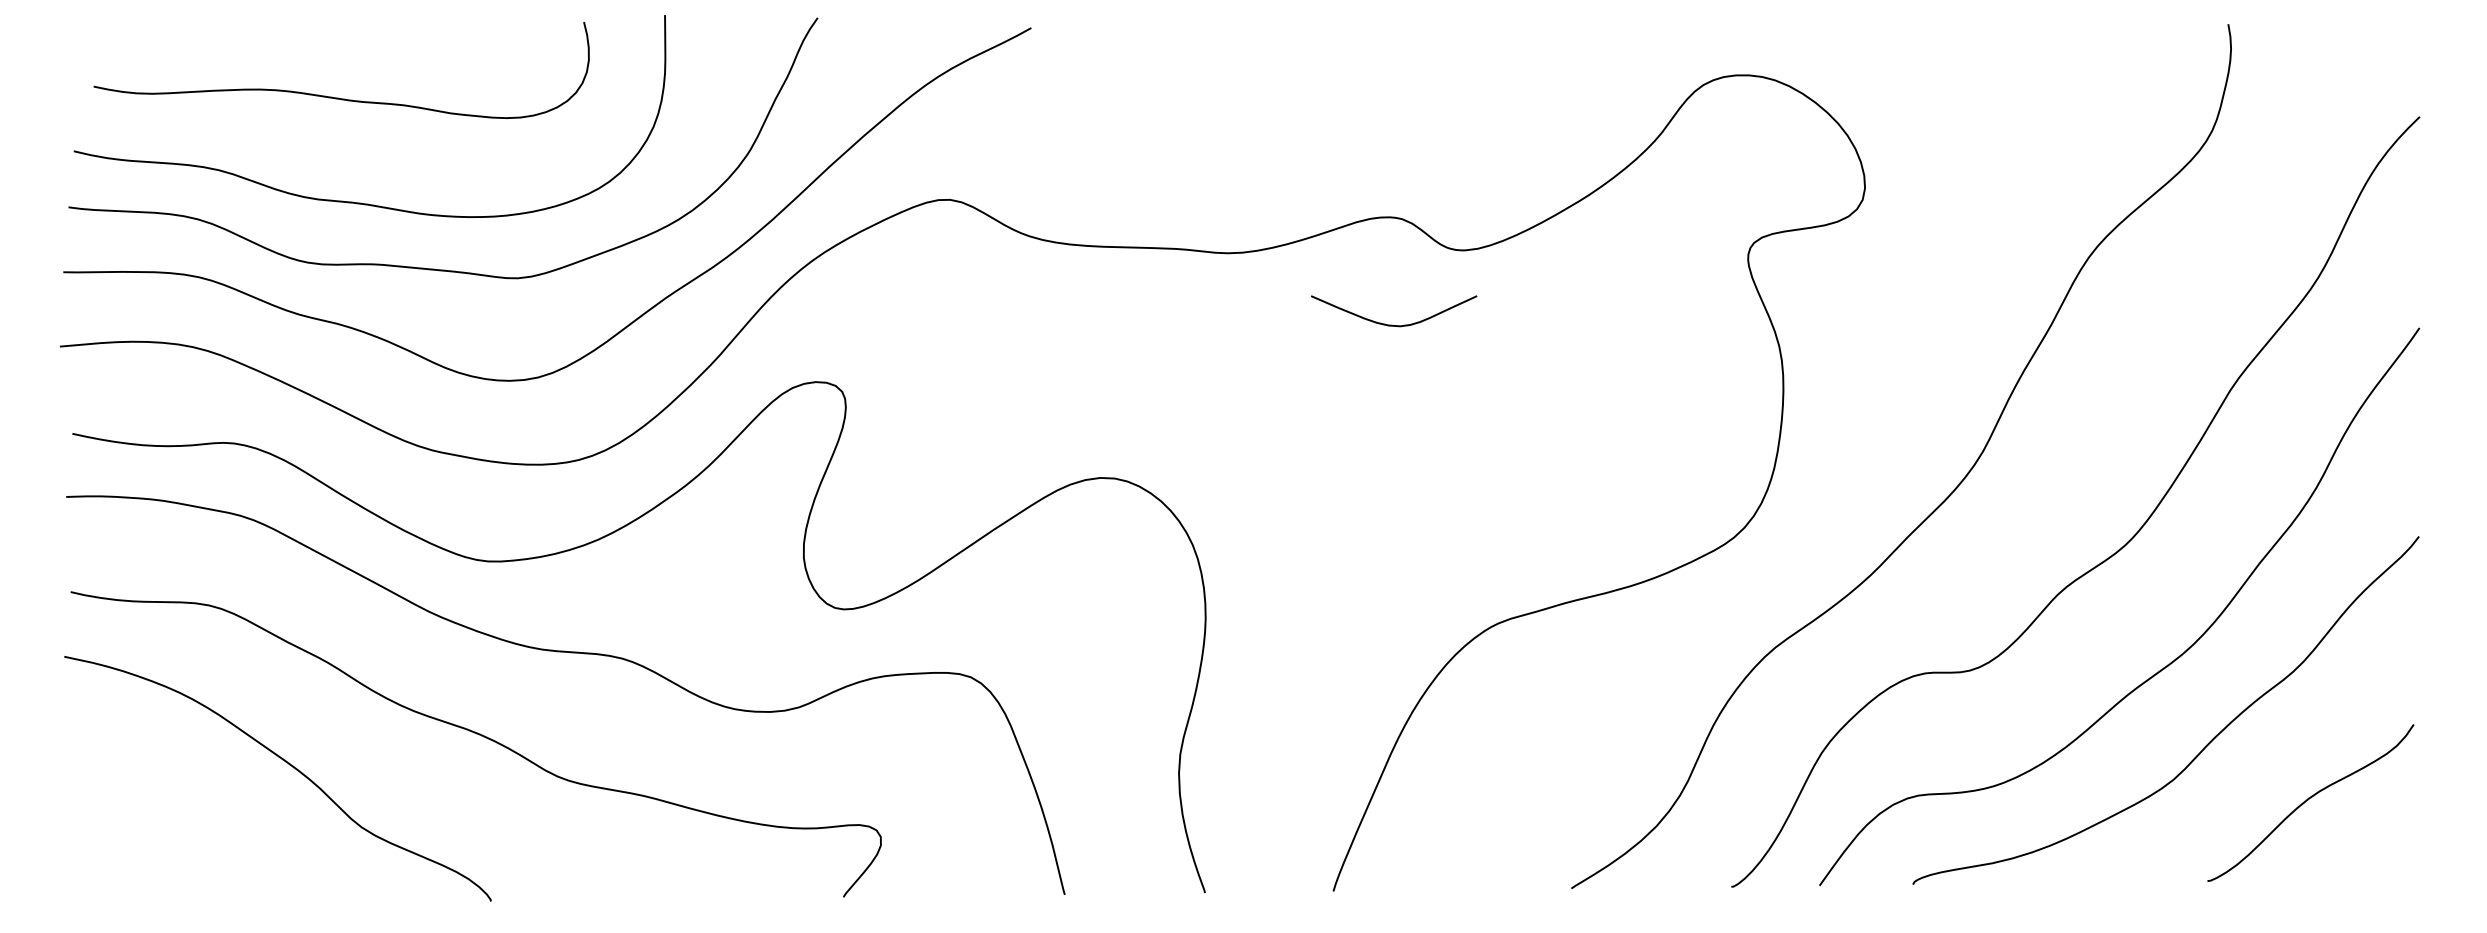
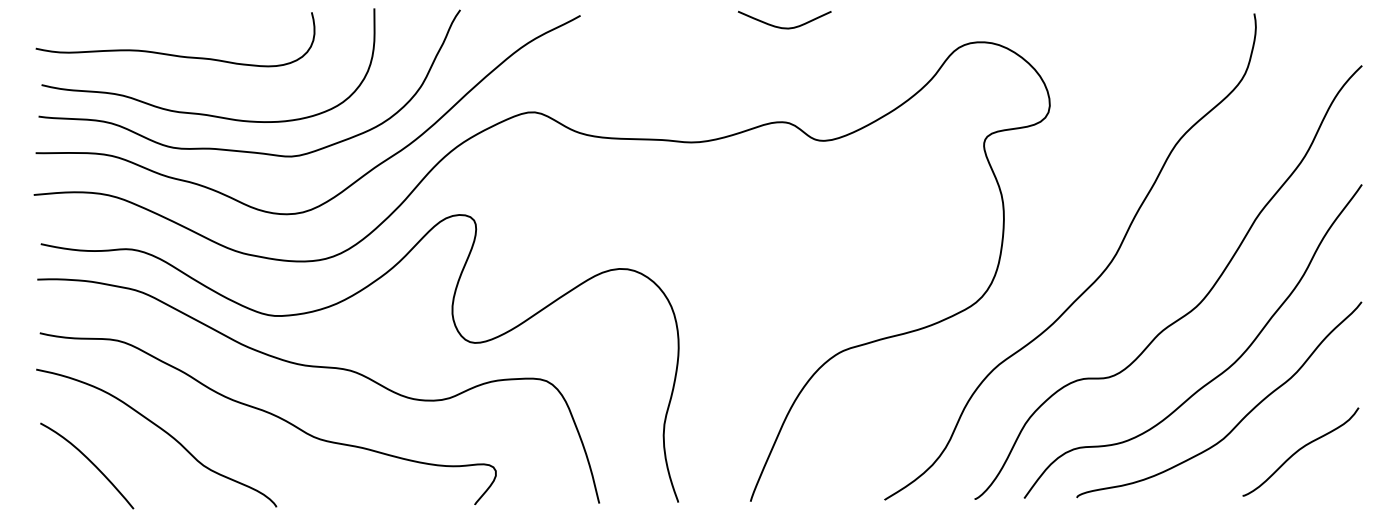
curve: (341, 96) -> (175, 54), moved
curve: (1393, 324) -> (784, 27), moved
curve: (160, 821) -> (90, 462), added

